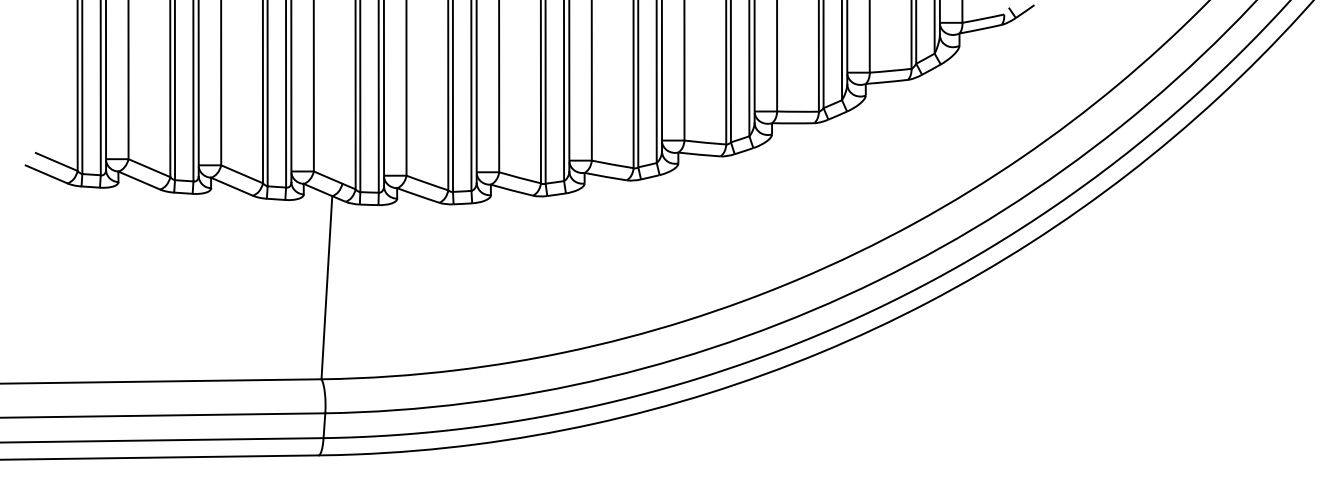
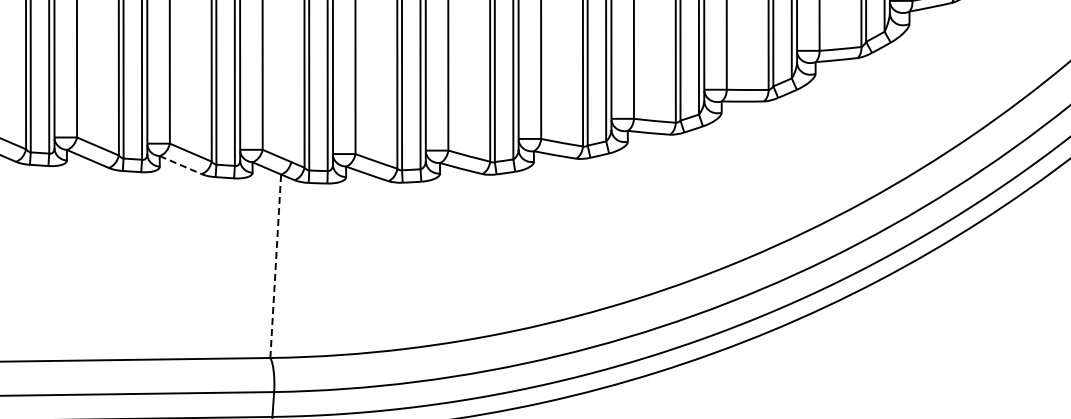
line: (231, 186) -> (180, 164), solid -> dashed
line: (326, 287) -> (275, 266), solid -> dashed

